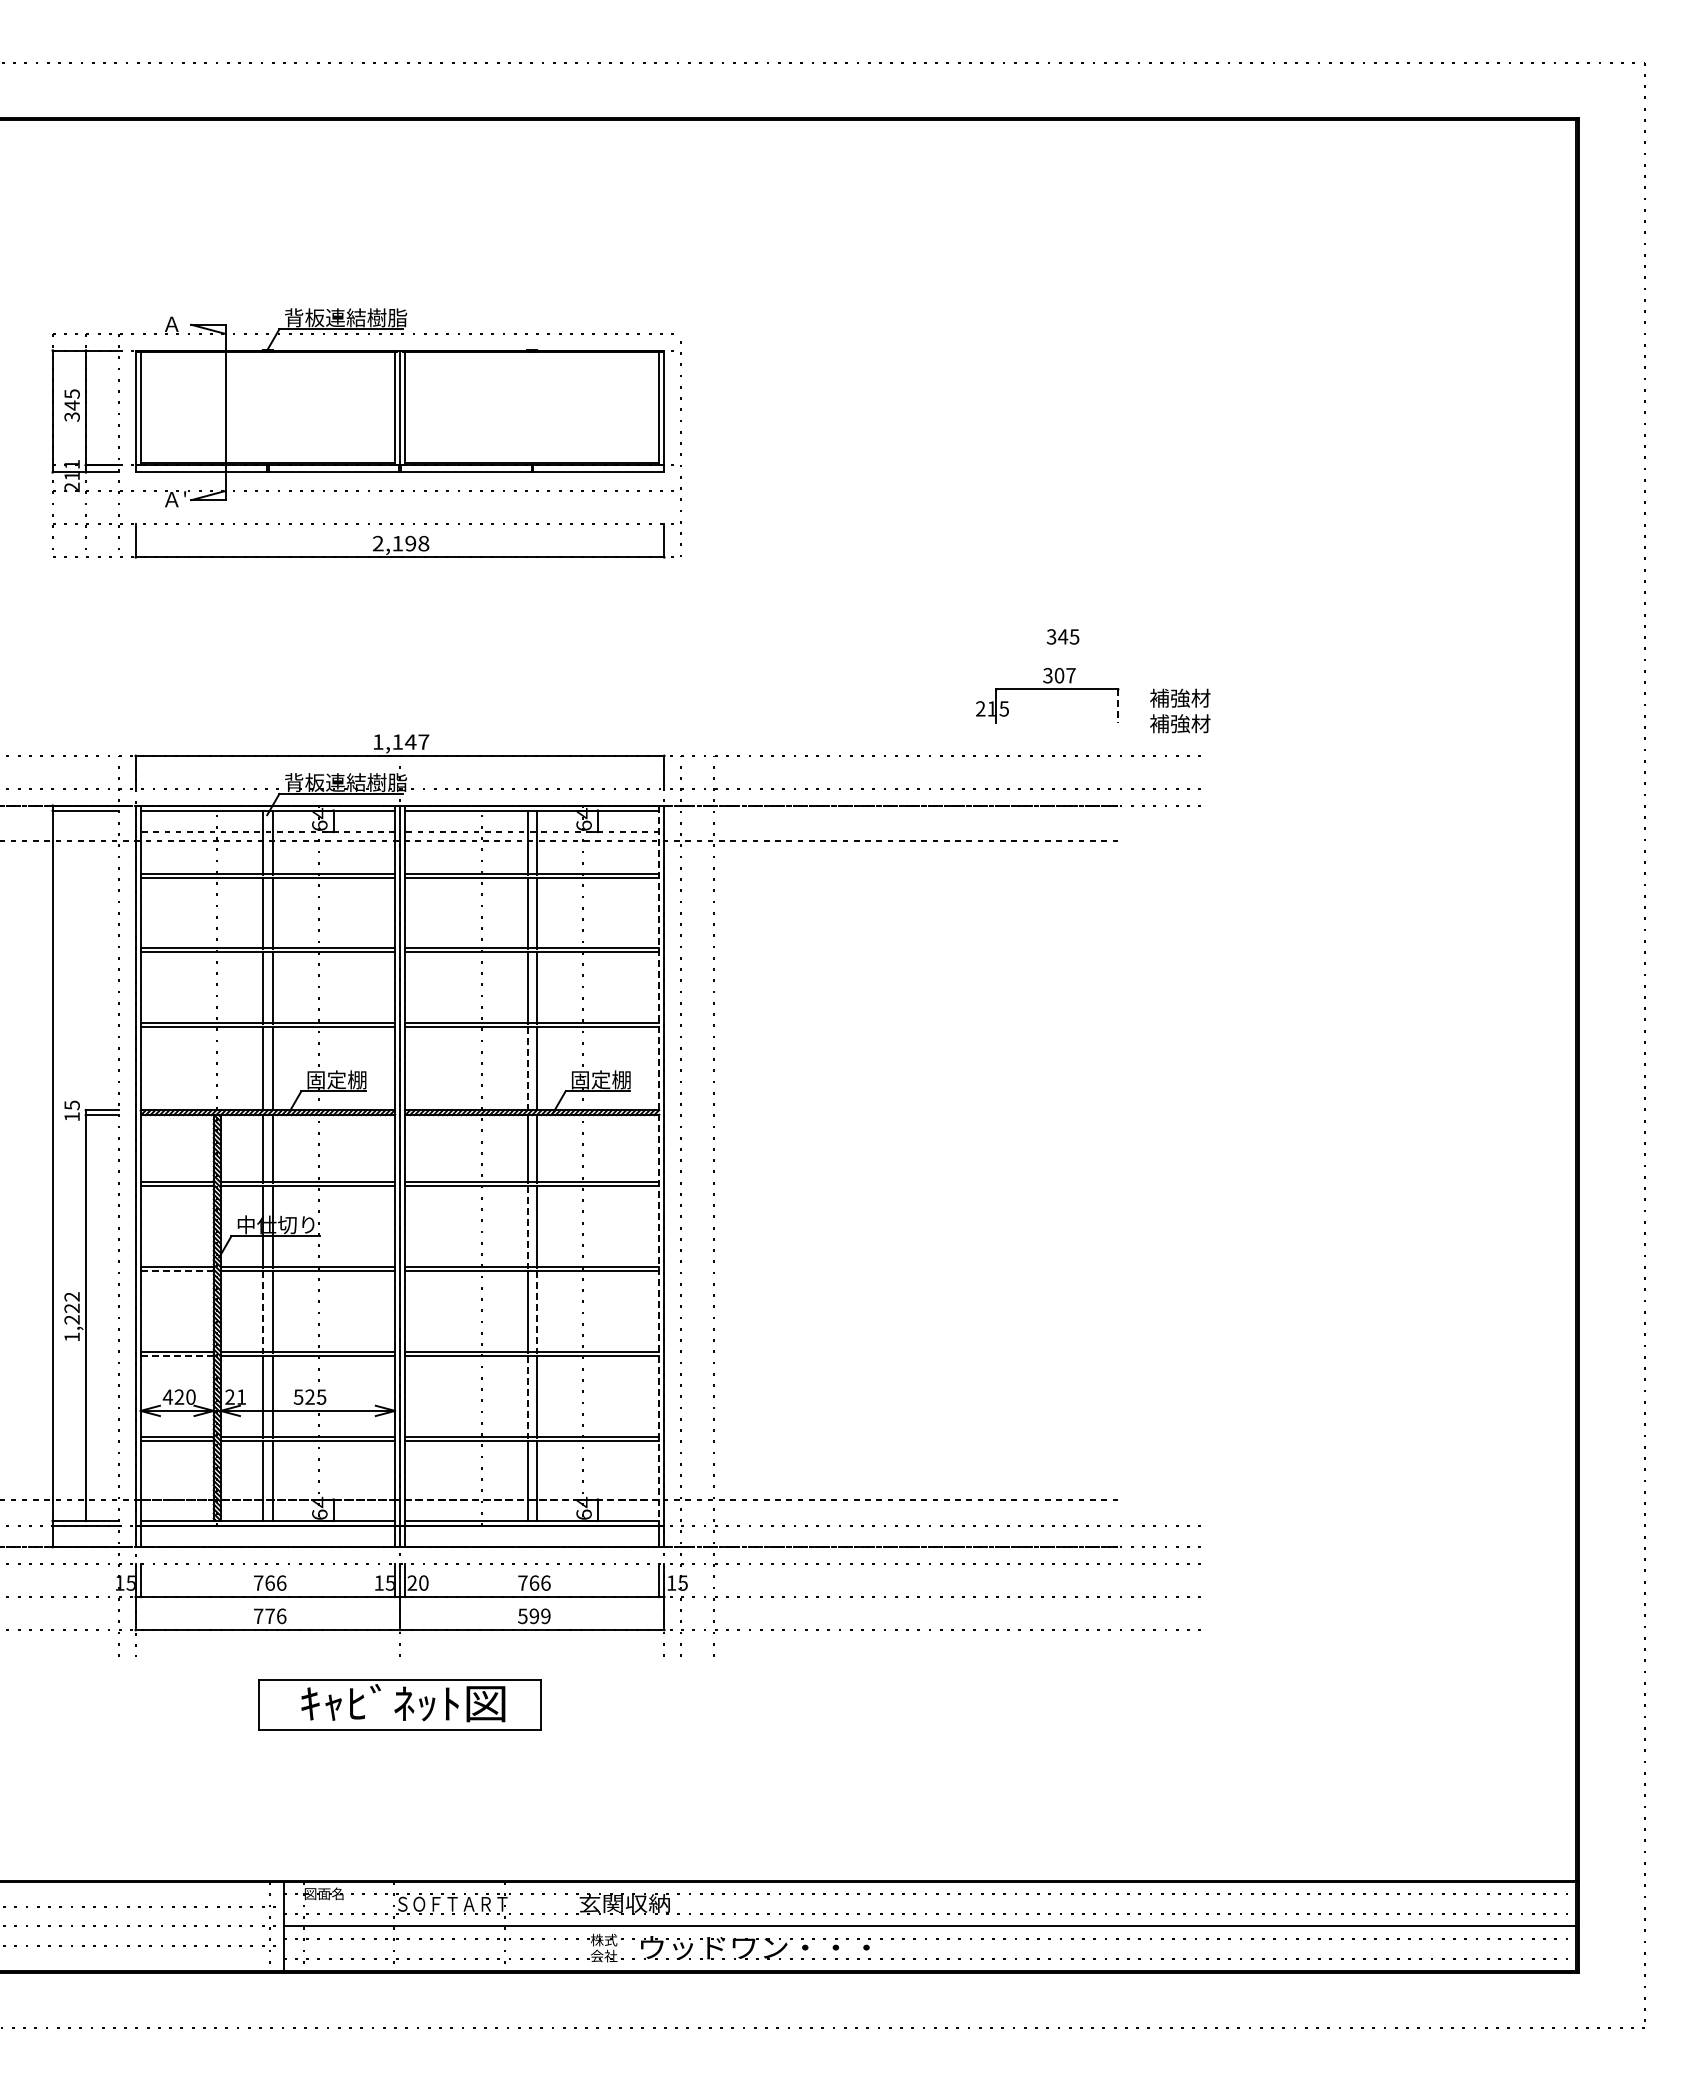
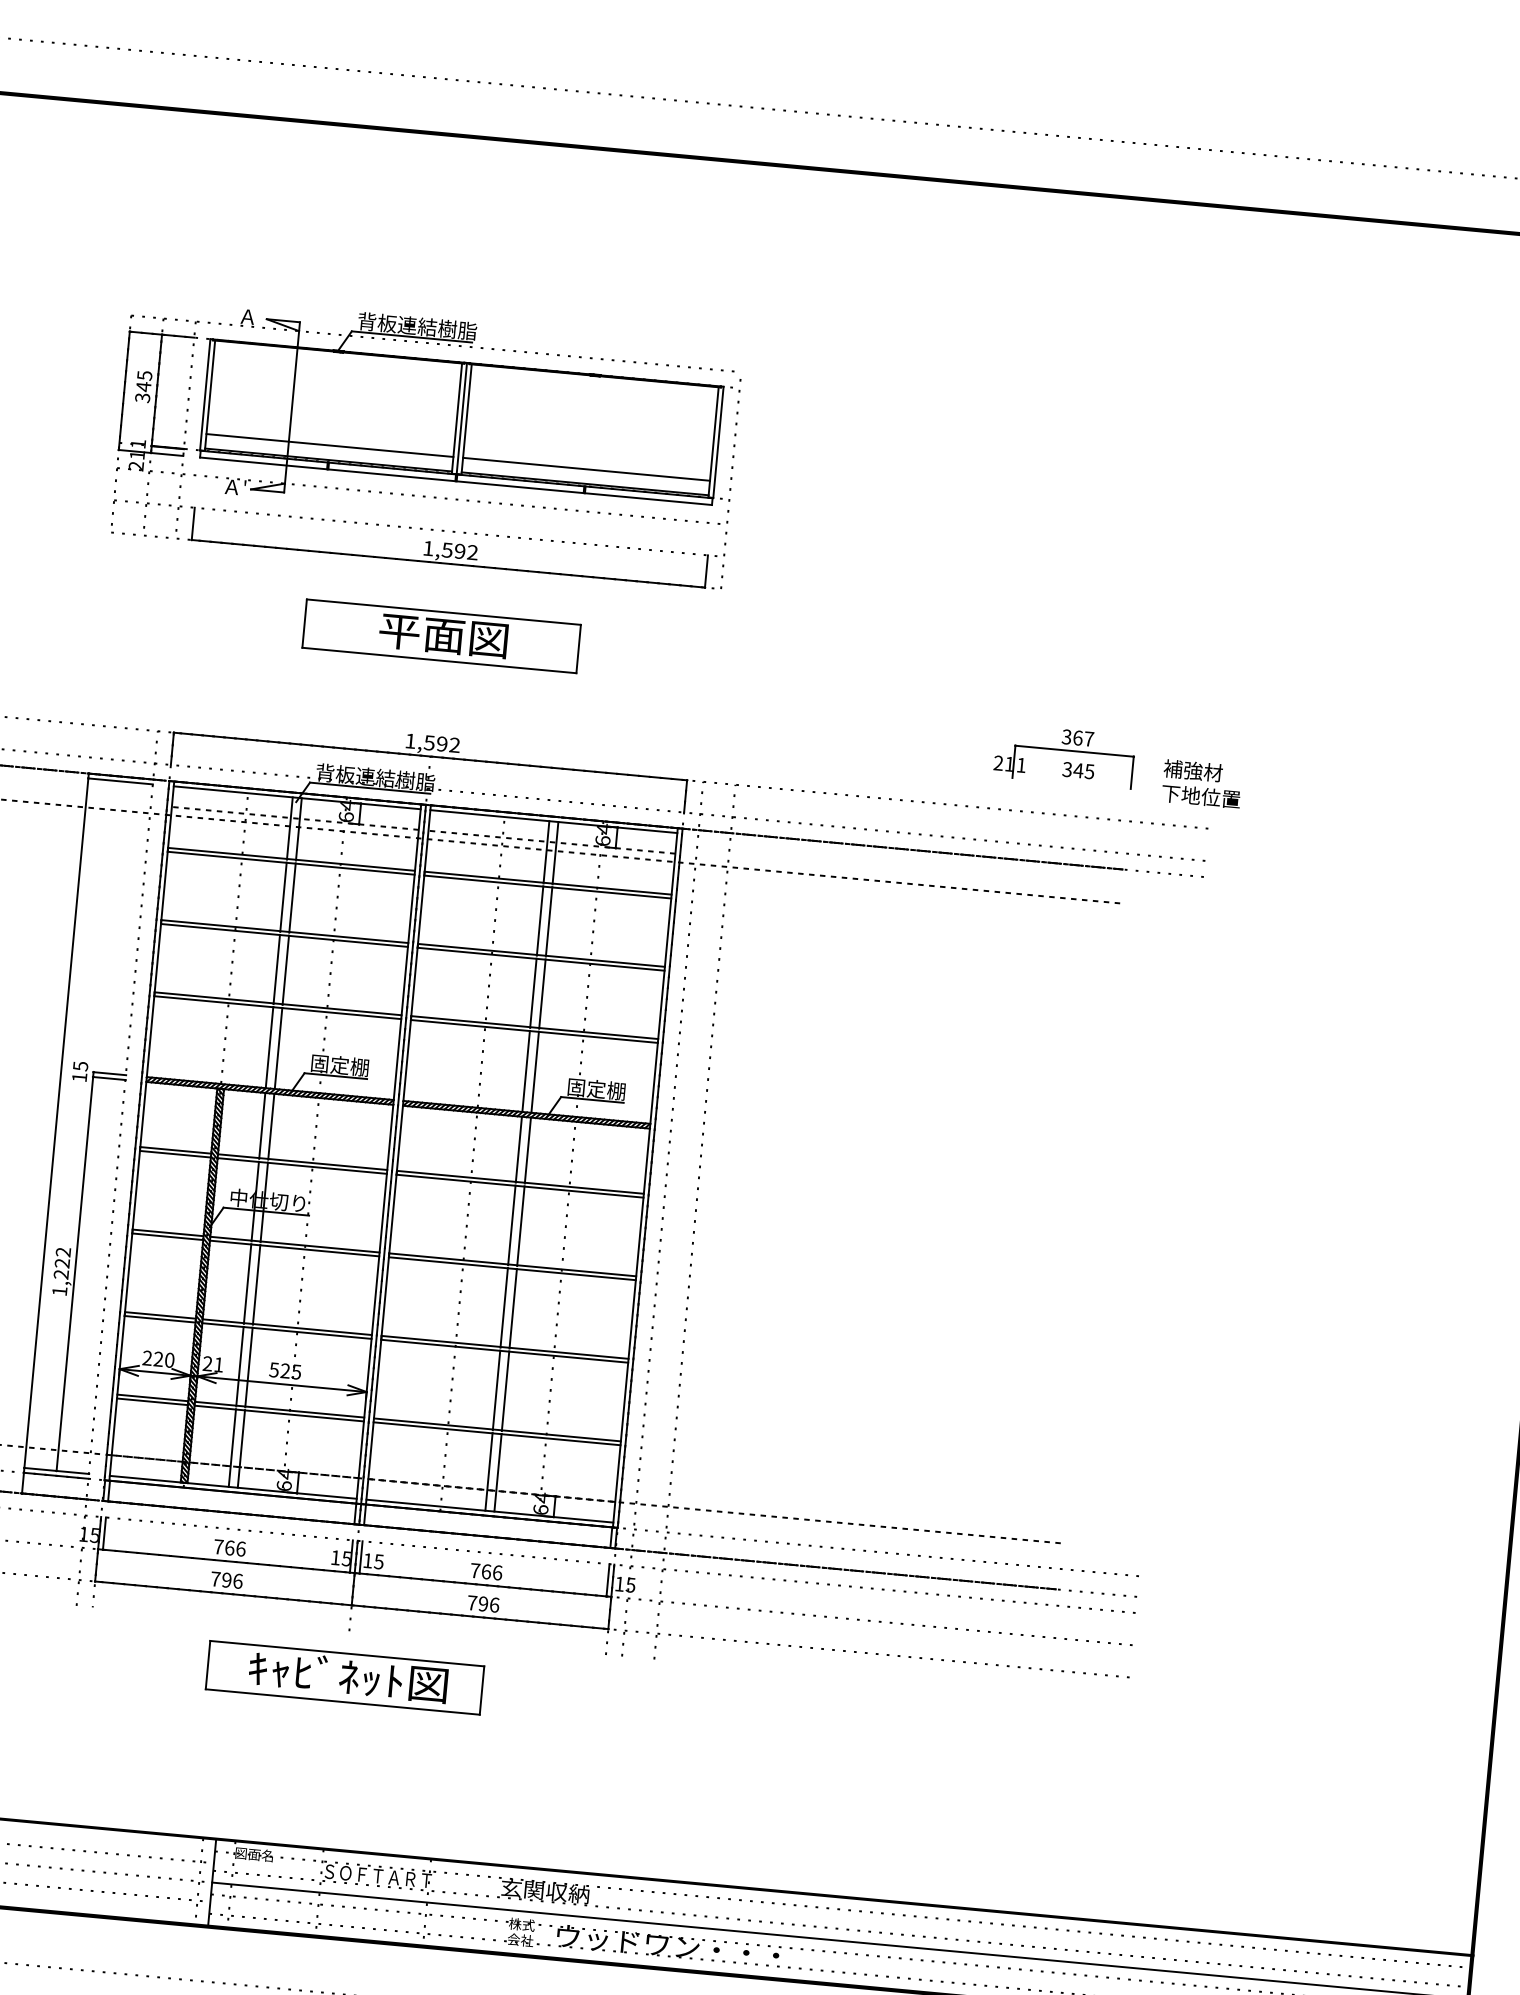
line: (267, 447) -> (329, 445), added
line: (532, 447) -> (586, 469), added
text: (400, 543) -> (450, 550), 2,198 -> 1,592
part: (399, 631) -> (441, 635), added
text: (1062, 636) -> (1077, 770), moved
text: (1059, 675) -> (1078, 737), 307 -> 367
line: (1118, 706) -> (1132, 773), dashed -> solid
text: (1003, 708) -> (1020, 764), 5 -> 1
text: (1190, 723) -> (1200, 796), 補強材 -> 下地位置
text: (410, 741) -> (441, 743), 1,147 -> 1,592
line: (527, 1068) -> (526, 1071), dashed -> solid
line: (659, 1166) -> (645, 1178), dashed -> solid
line: (527, 1226) -> (511, 1224), dashed -> solid
line: (177, 1271) -> (168, 1237), dashed -> solid
line: (263, 1311) -> (247, 1283), dashed -> solid
line: (536, 1311) -> (512, 1308), dashed -> solid
line: (177, 1356) -> (160, 1319), dashed -> solid
text: (167, 1396) -> (147, 1357), 420 -> 220
line: (527, 1396) -> (496, 1389), dashed -> solid
text: (417, 1582) -> (373, 1560), 20 -> 15
text: (269, 1616) -> (226, 1580), 776 -> 796
text: (534, 1616) -> (483, 1604), 599 -> 796

